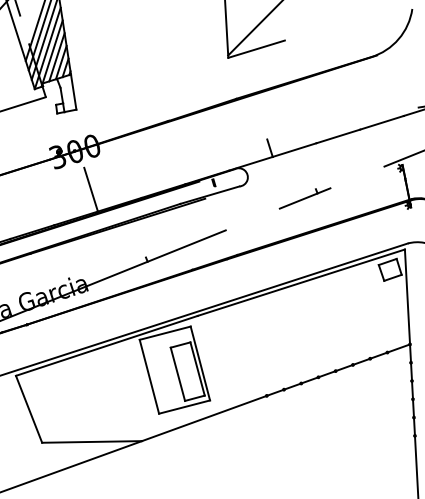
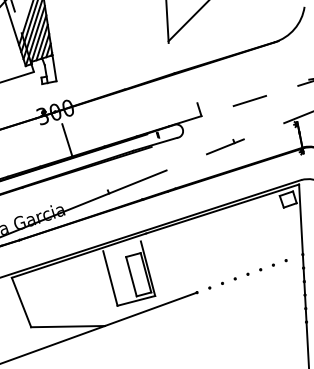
line: (256, 48) -> (189, 36), removed
line: (381, 122) -> (281, 90), removed
line: (294, 149) -> (217, 110), removed
line: (164, 332) -> (121, 245), removed
line: (338, 369) -> (250, 273), removed

